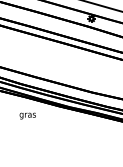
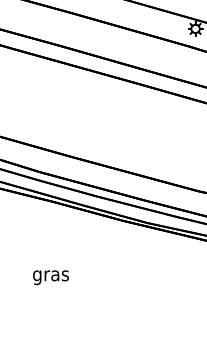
text: (27, 115) -> (50, 276), moved

